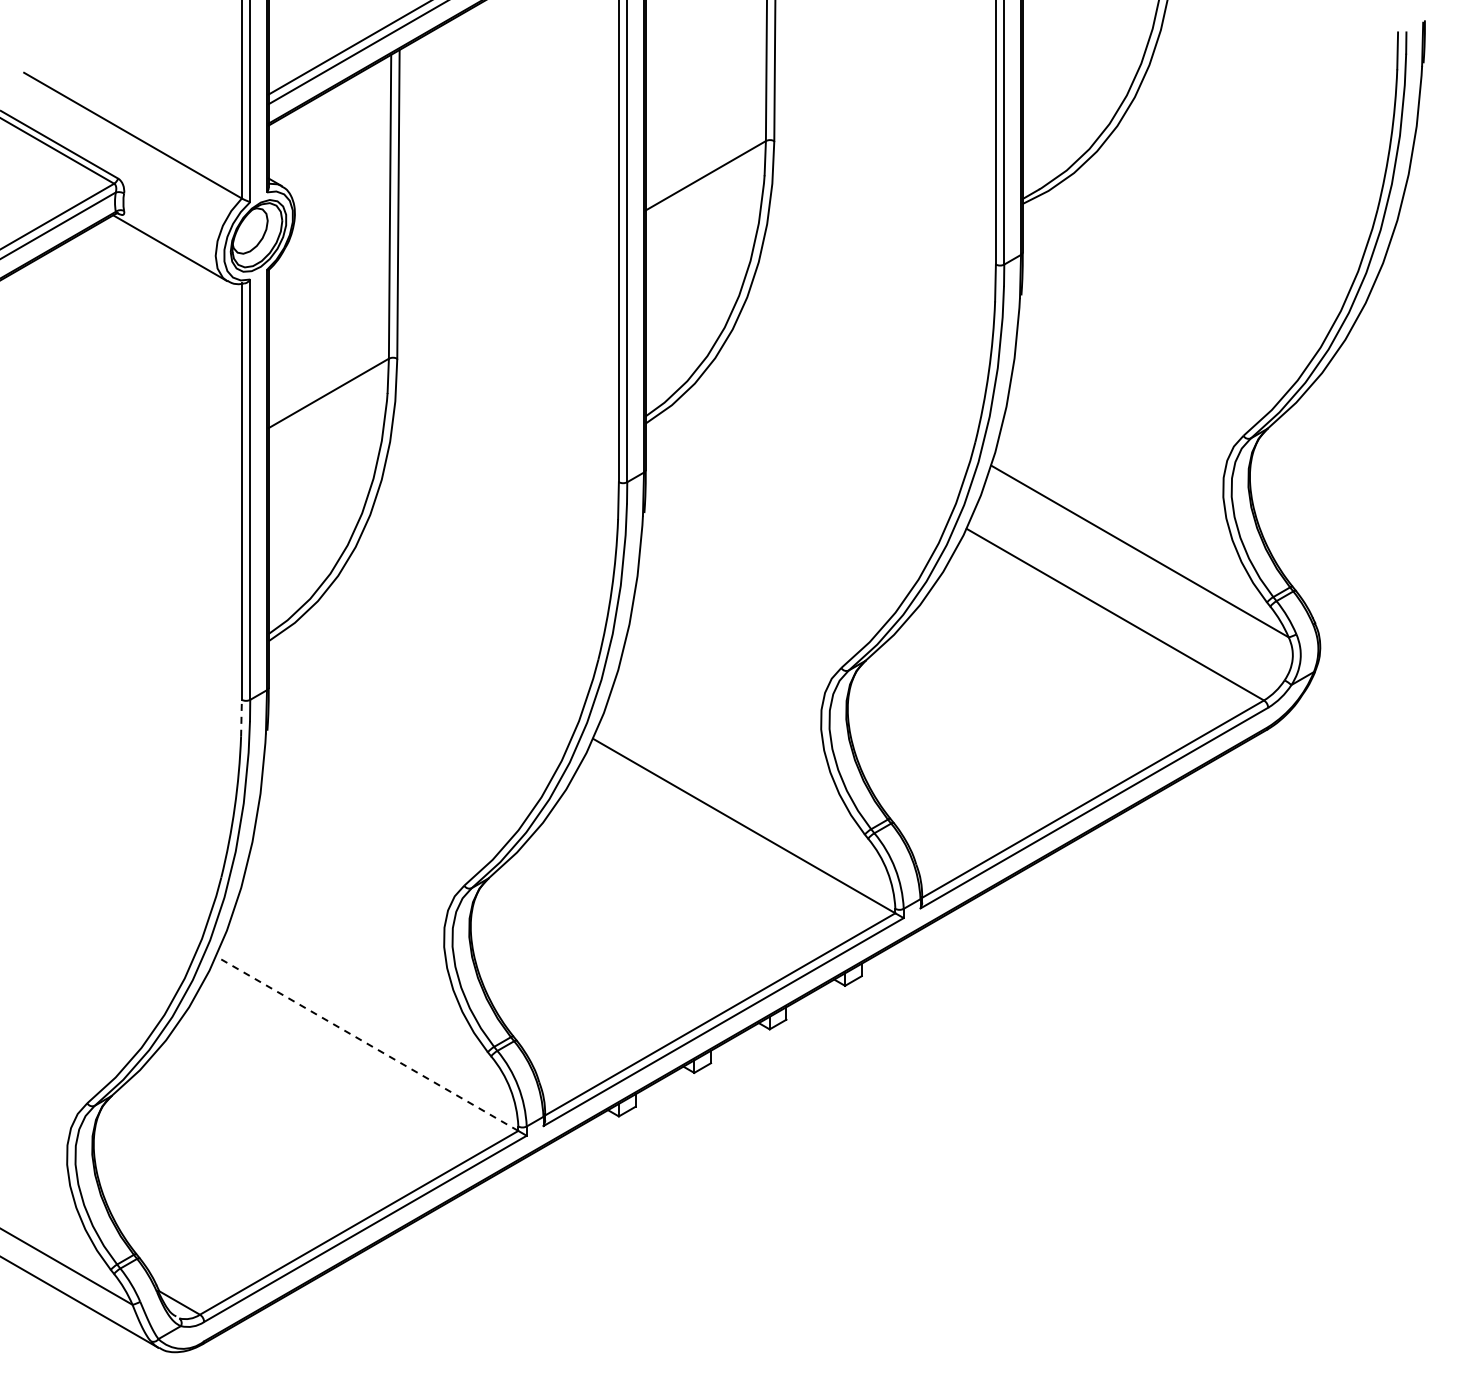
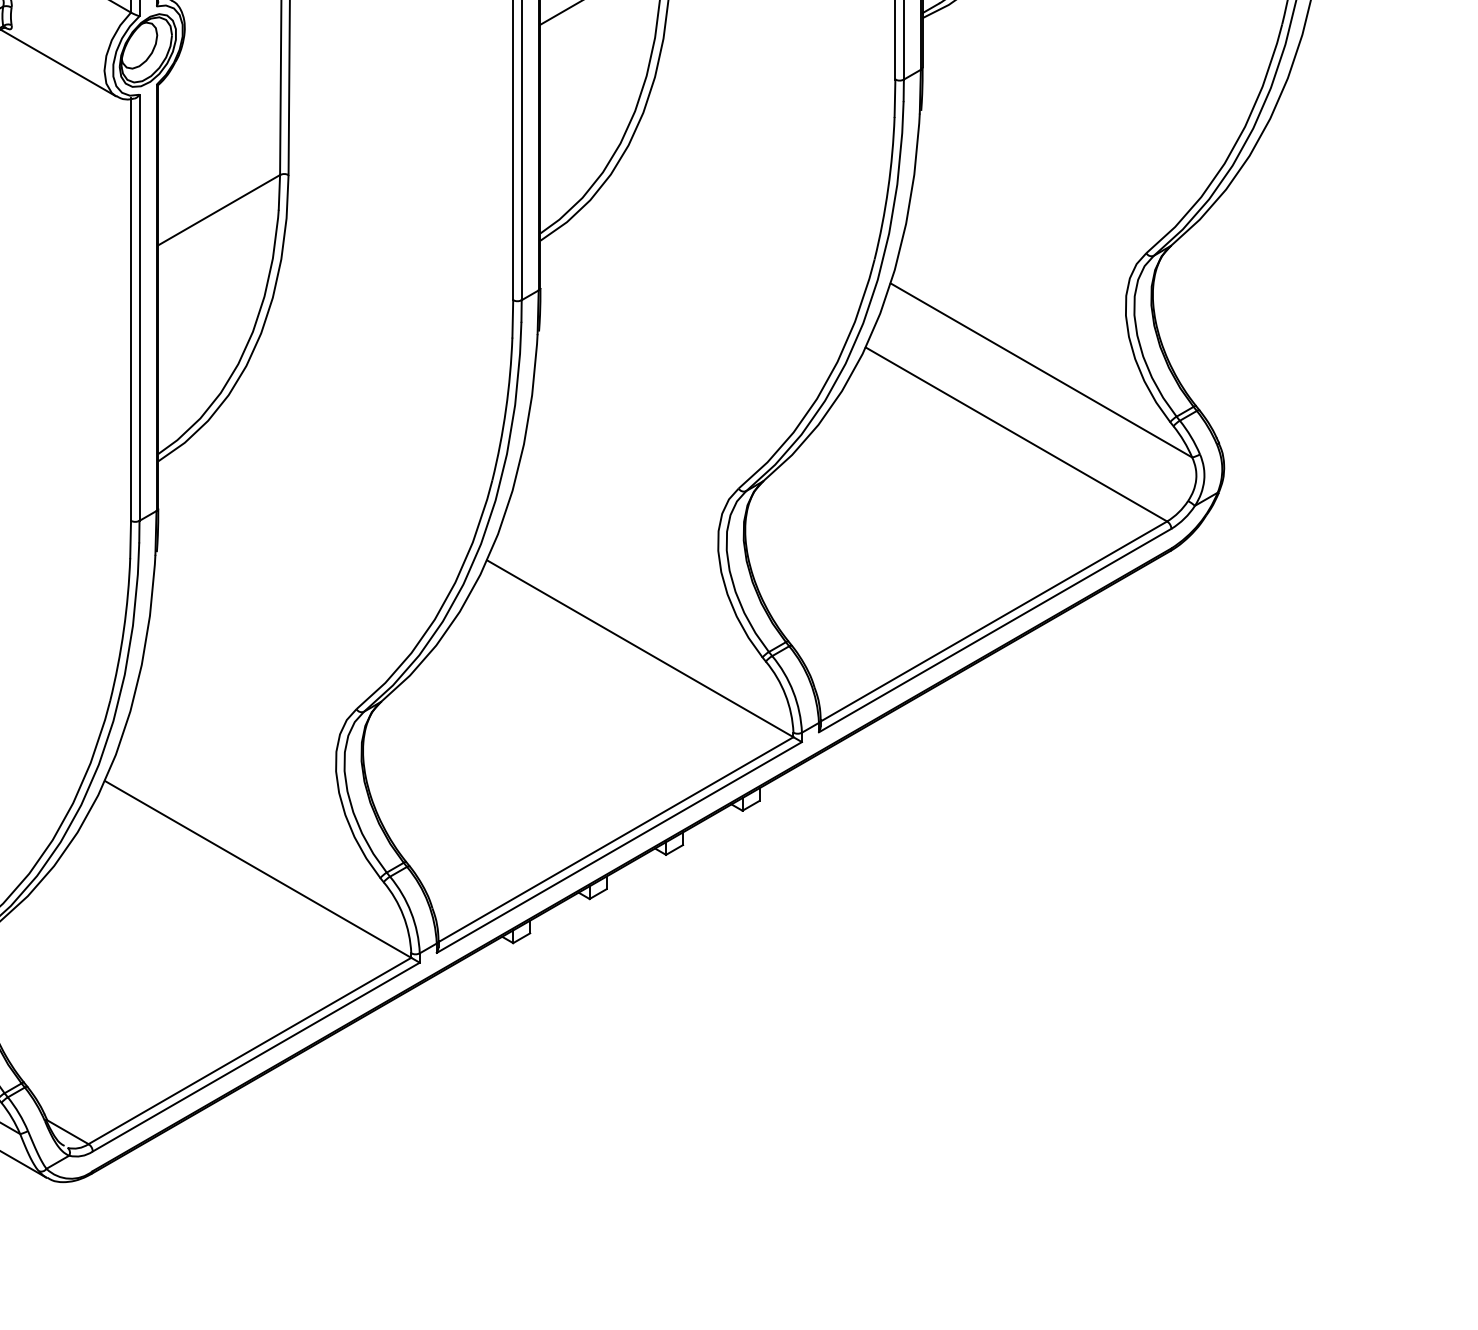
line: (241, 717) -> (130, 538), dashed -> solid
line: (366, 1043) -> (257, 869), dashed -> solid

